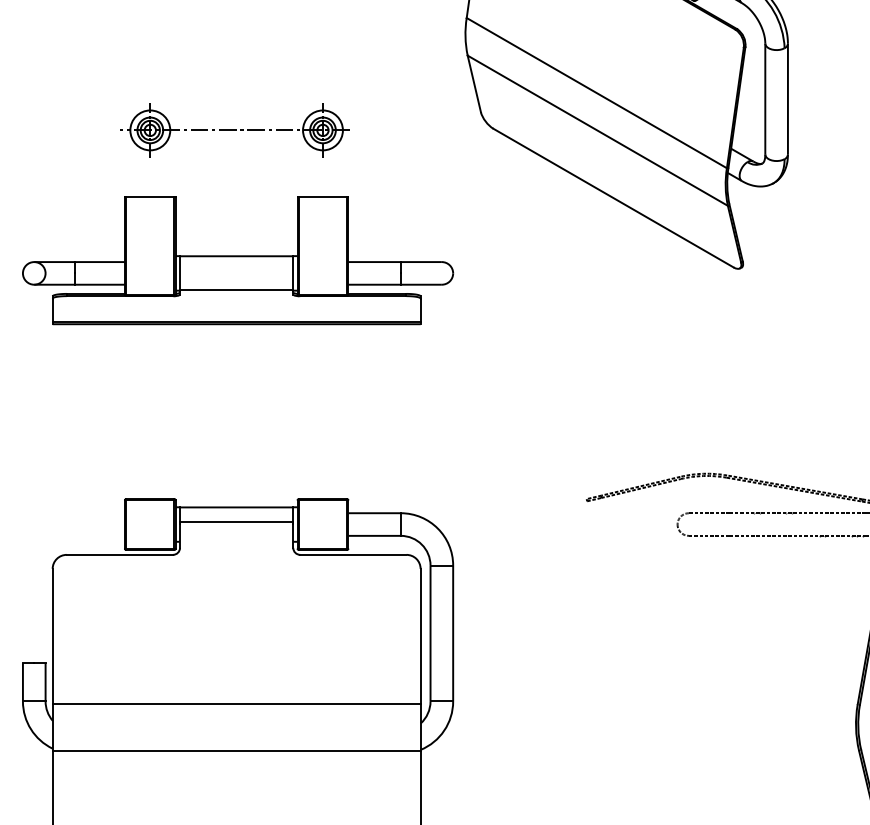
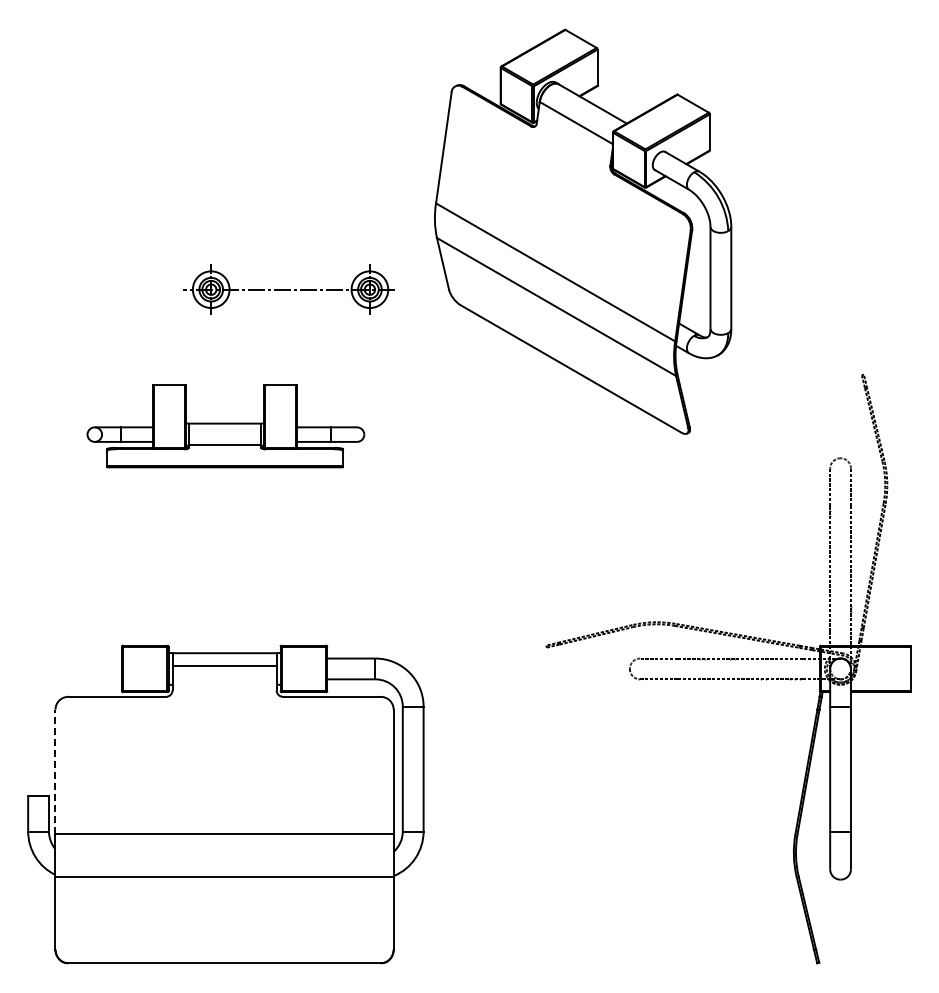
part: (234, 130) -> (288, 289), moved
part: (237, 260) -> (225, 426), size x0.7
line: (52, 636) -> (55, 771), solid -> dashed

